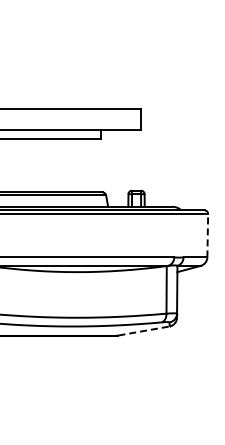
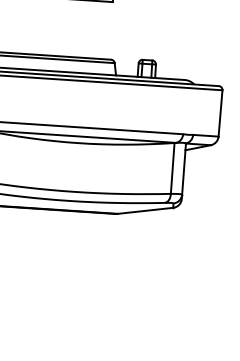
line: (207, 235) -> (220, 113), dashed -> solid
line: (144, 331) -> (146, 211), dashed -> solid

